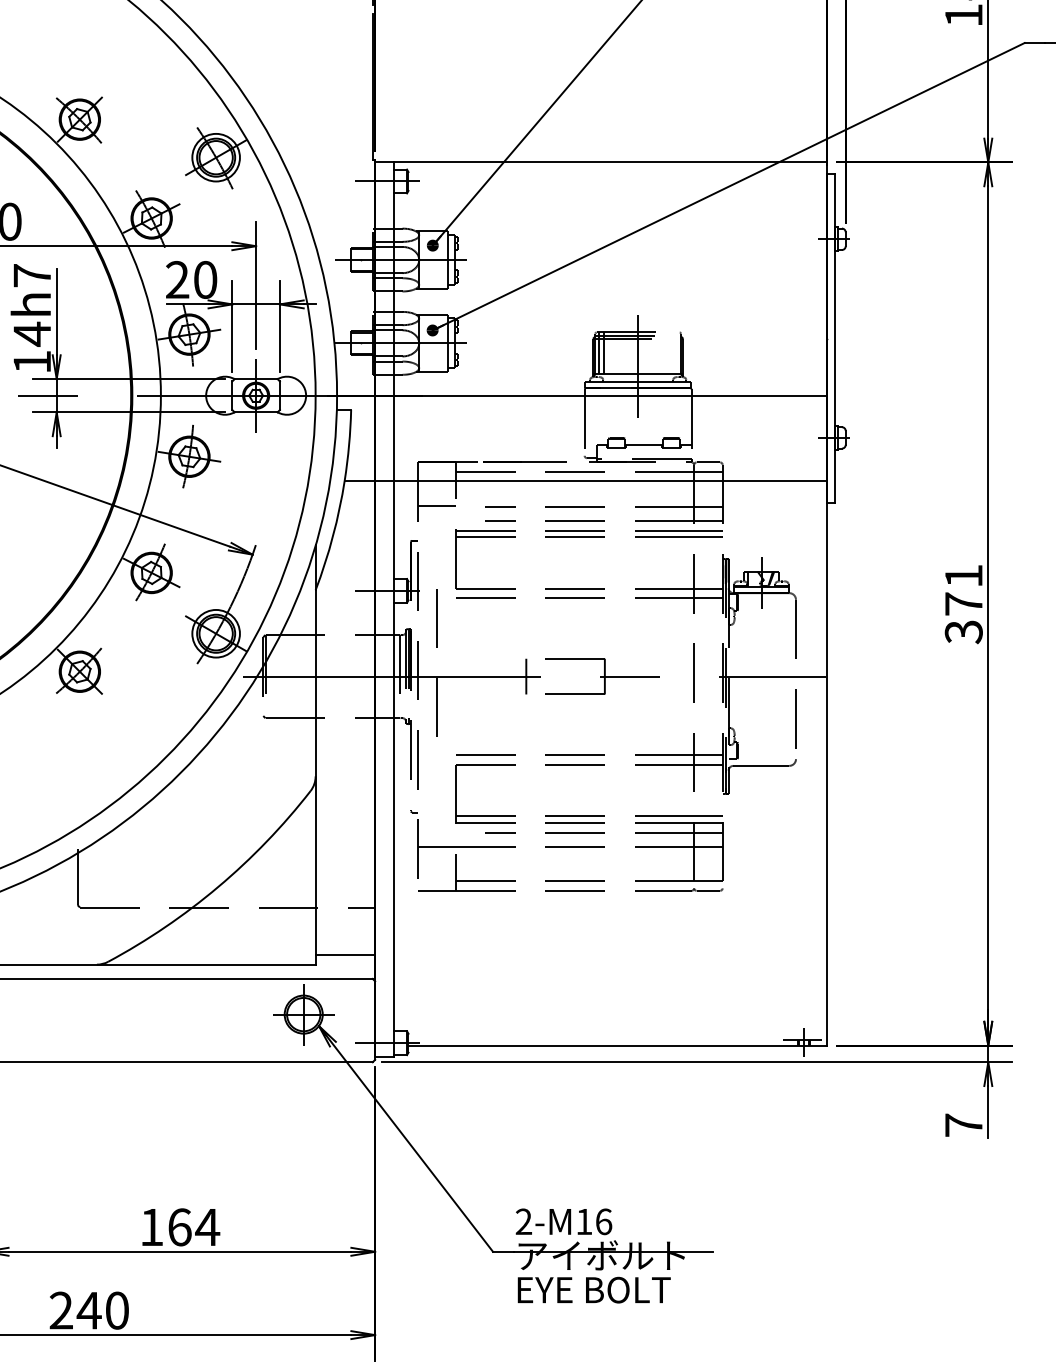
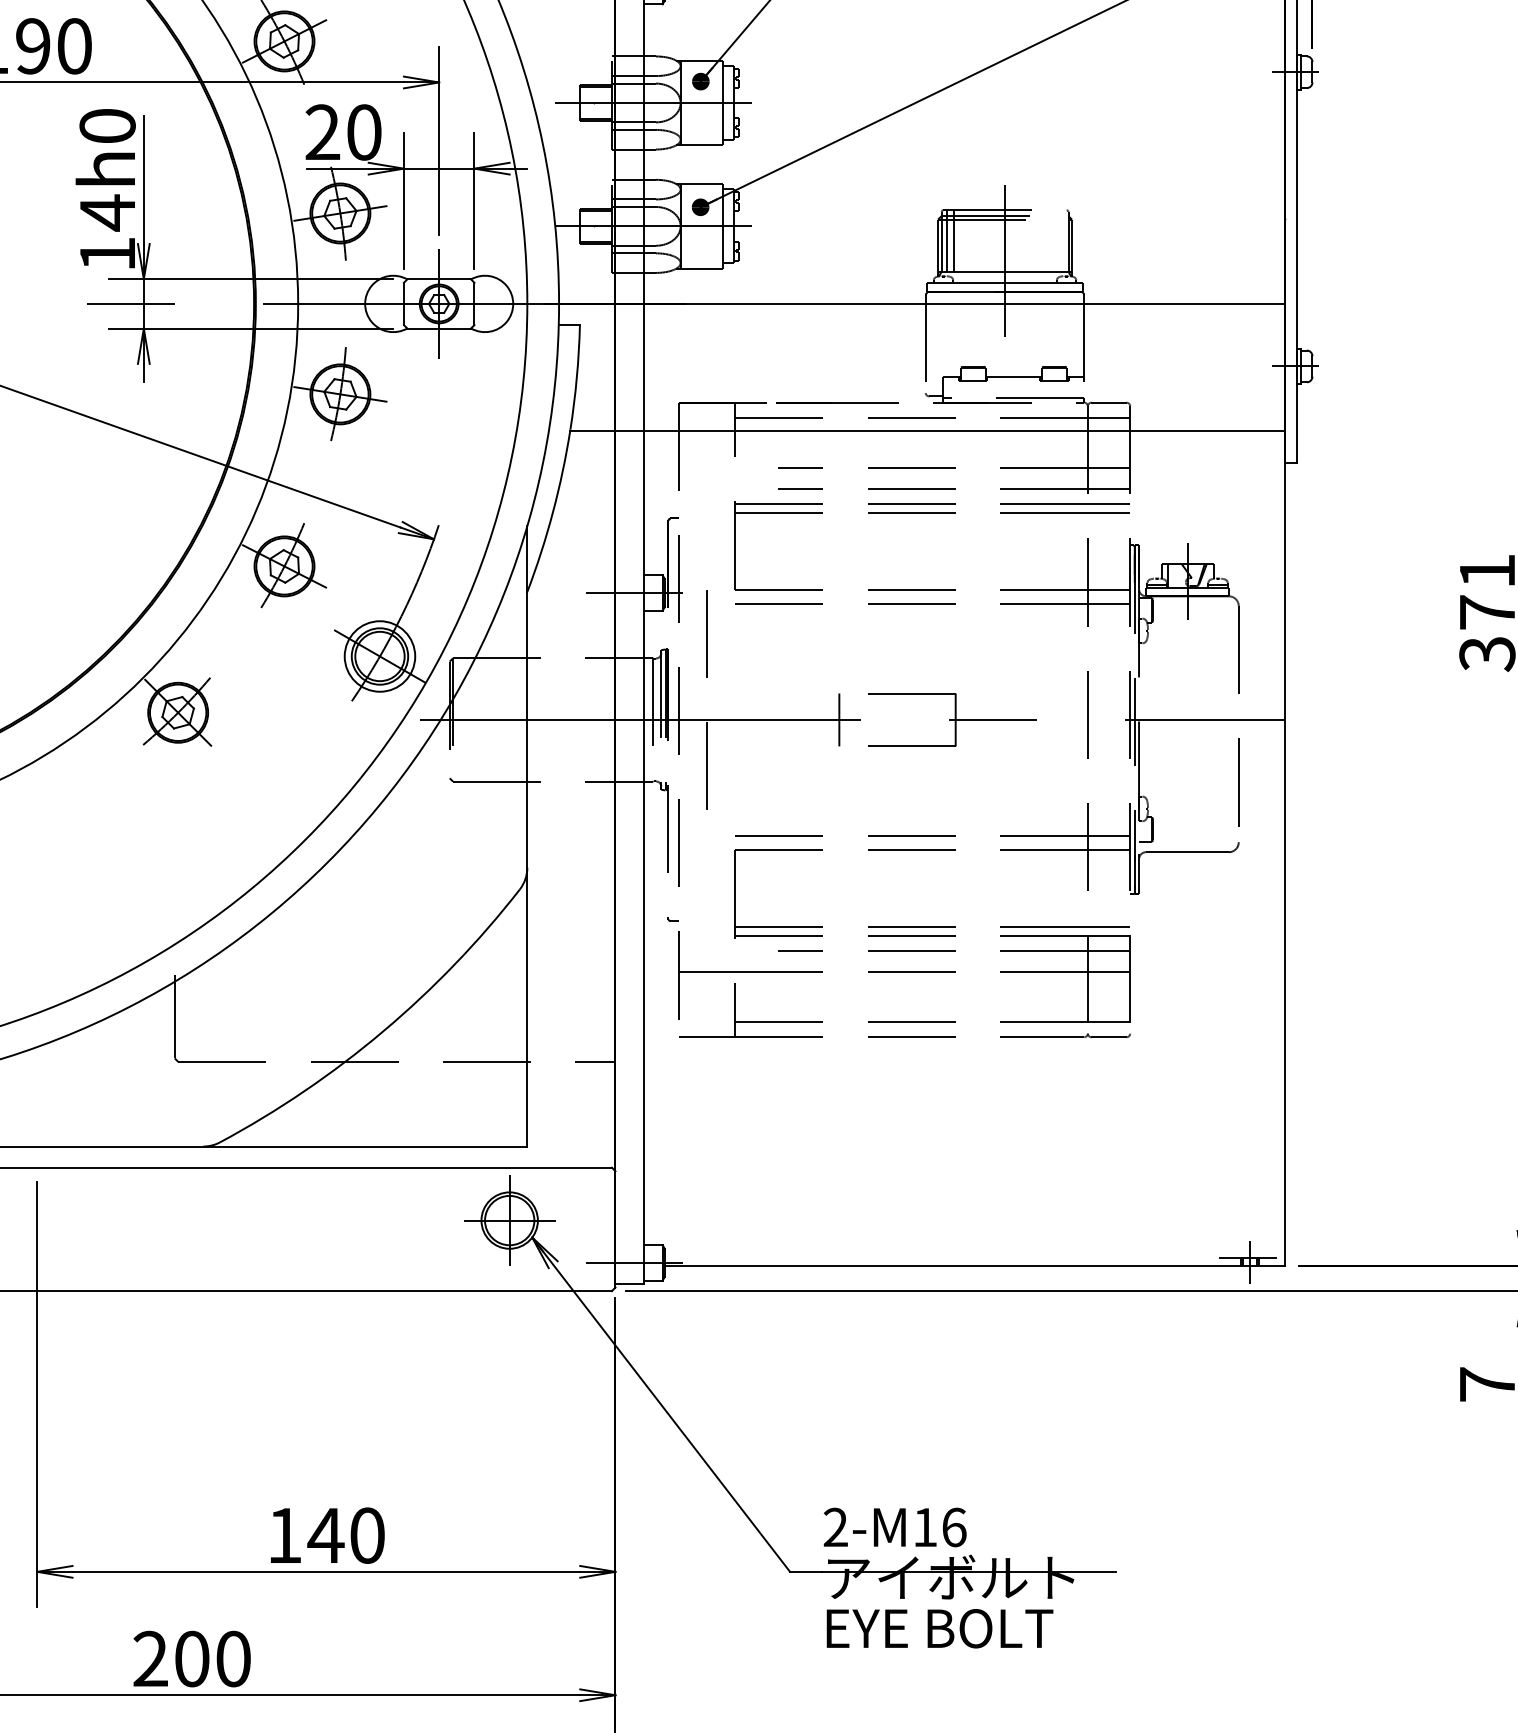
text: (32, 275) -> (107, 125), 14h7 -> 14h0
line: (437, 506) -> (707, 467), removed
line: (345, 955) -> (571, 1133), removed
text: (193, 1227) -> (346, 1535), 164 -> 140
text: (88, 1310) -> (190, 1658), 240 -> 200

